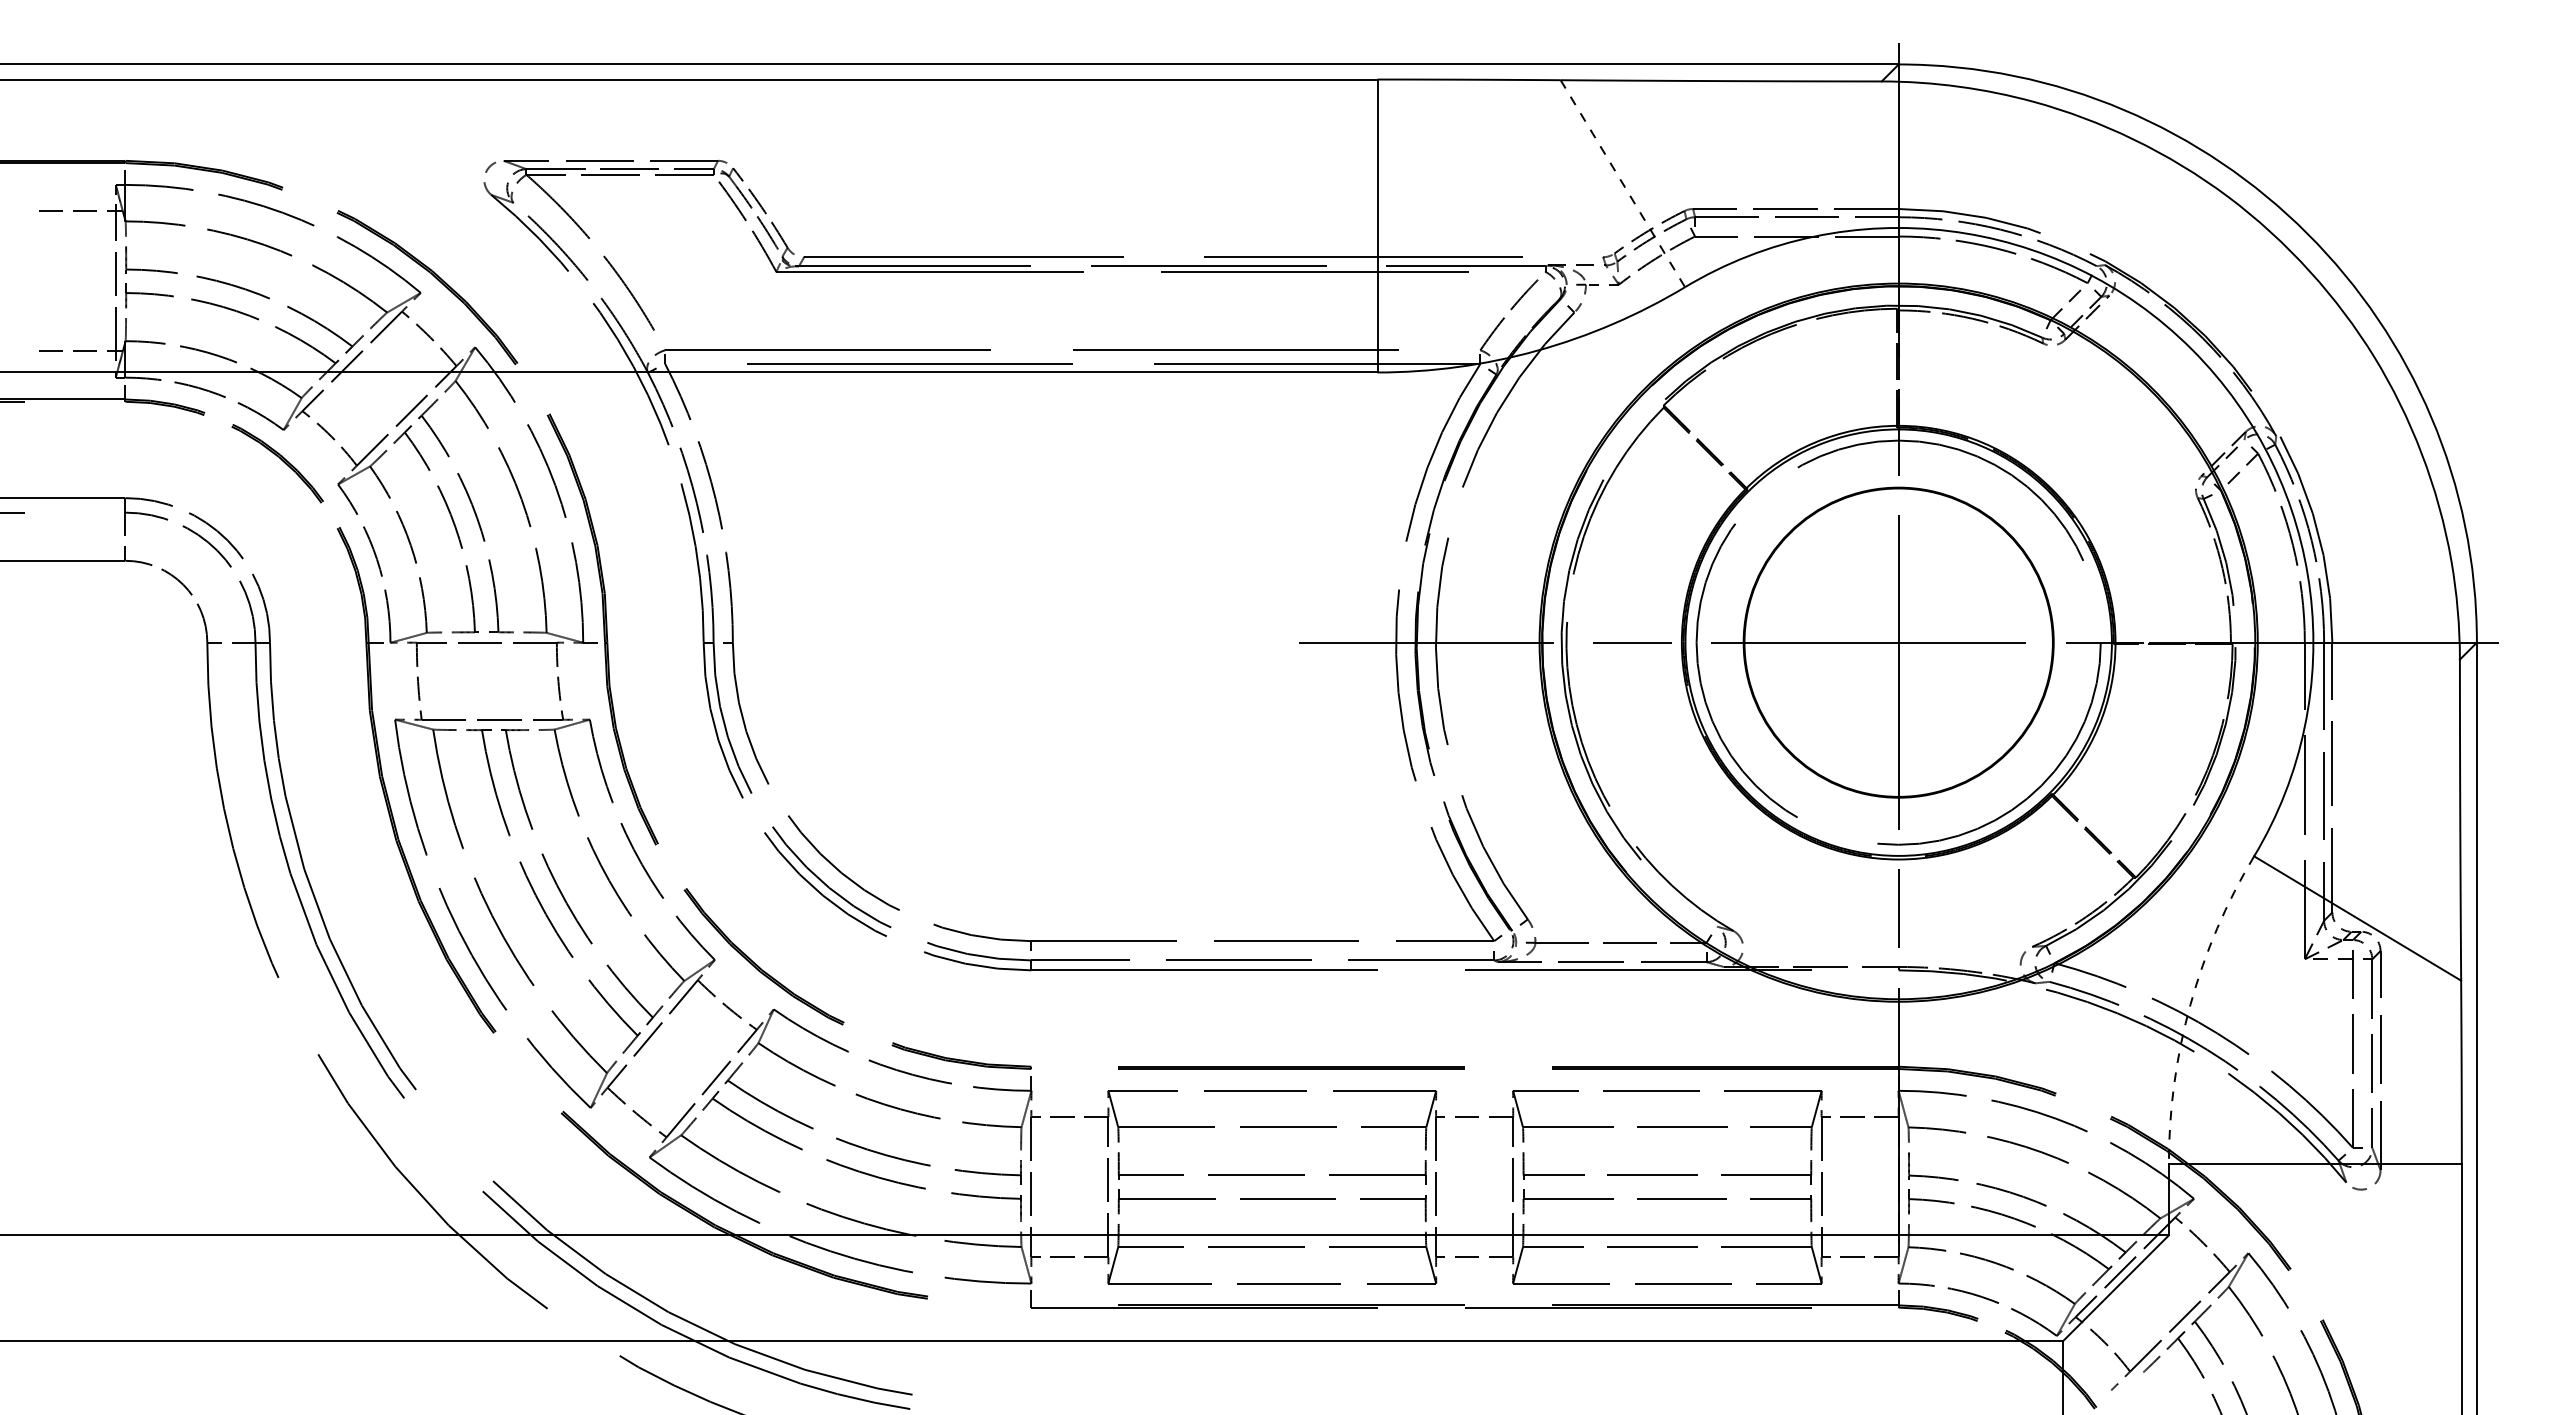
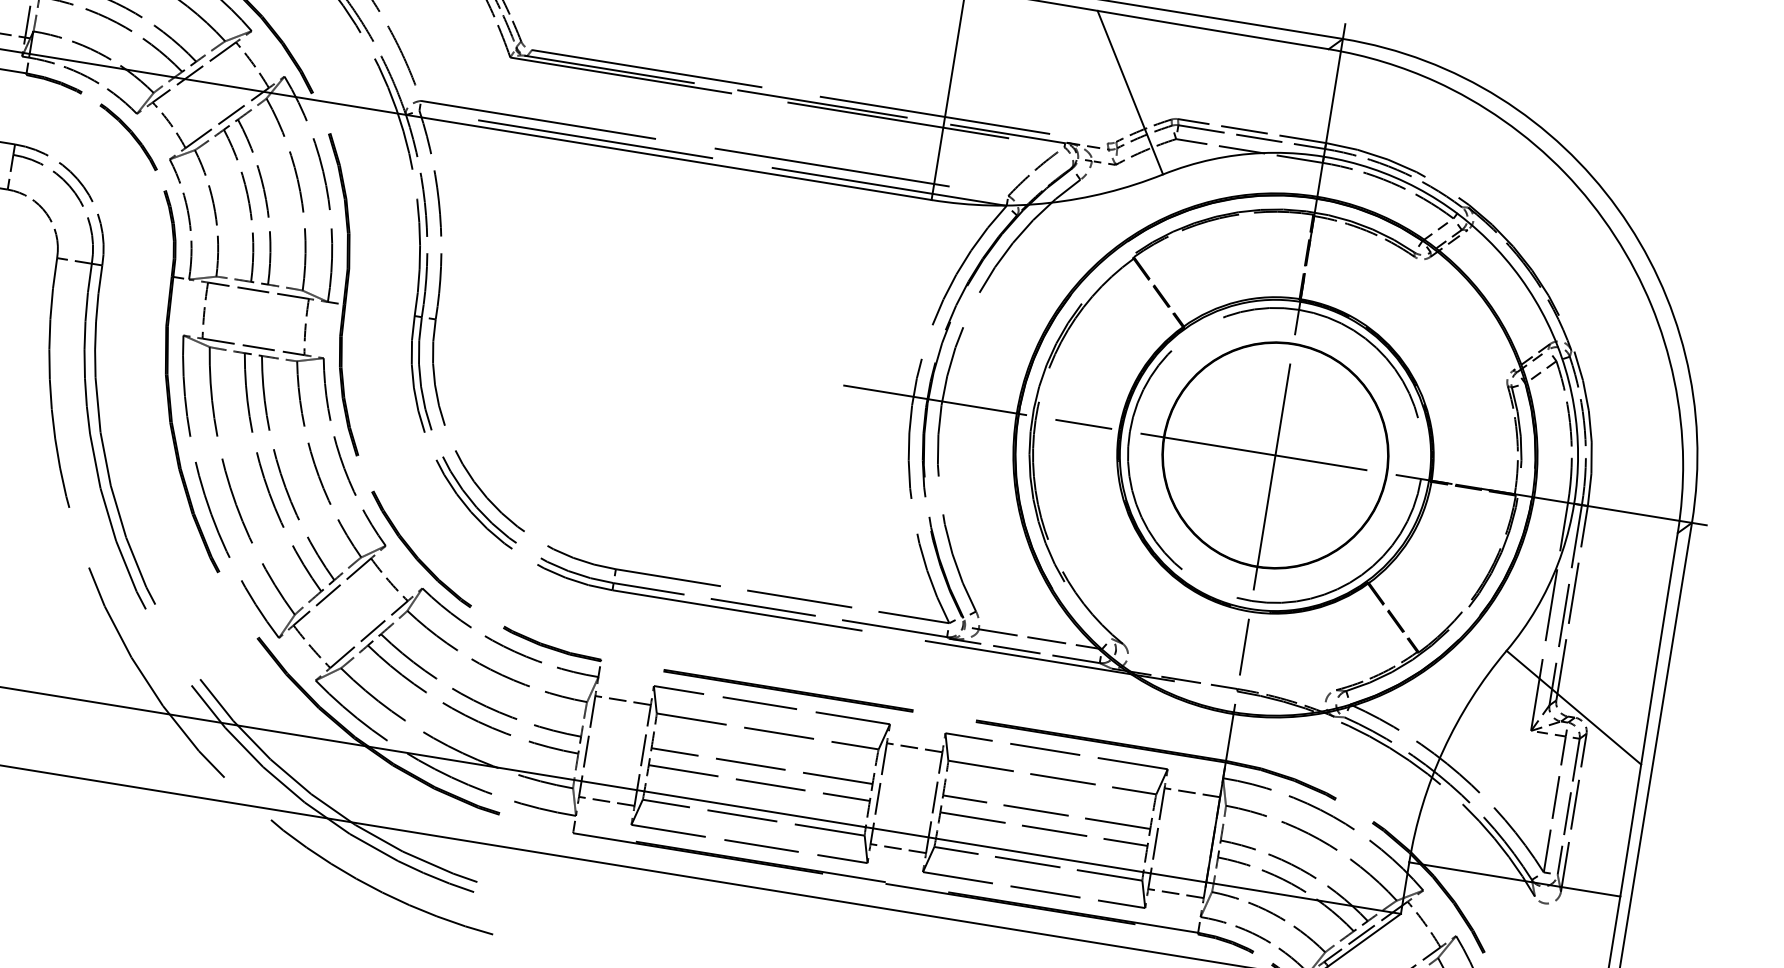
line: (1622, 183) -> (1130, 92), dashed -> solid
arc: (2190, 1004) -> (1443, 750), dashed -> solid

